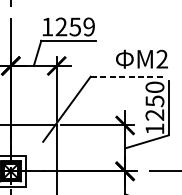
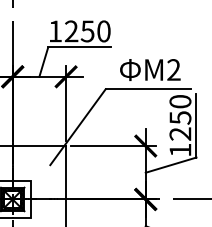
text: (88, 27) -> (103, 31), 1259 -> 1250
text: (142, 58) -> (150, 69), moved
line: (127, 76) -> (148, 89), dashed -> solid

